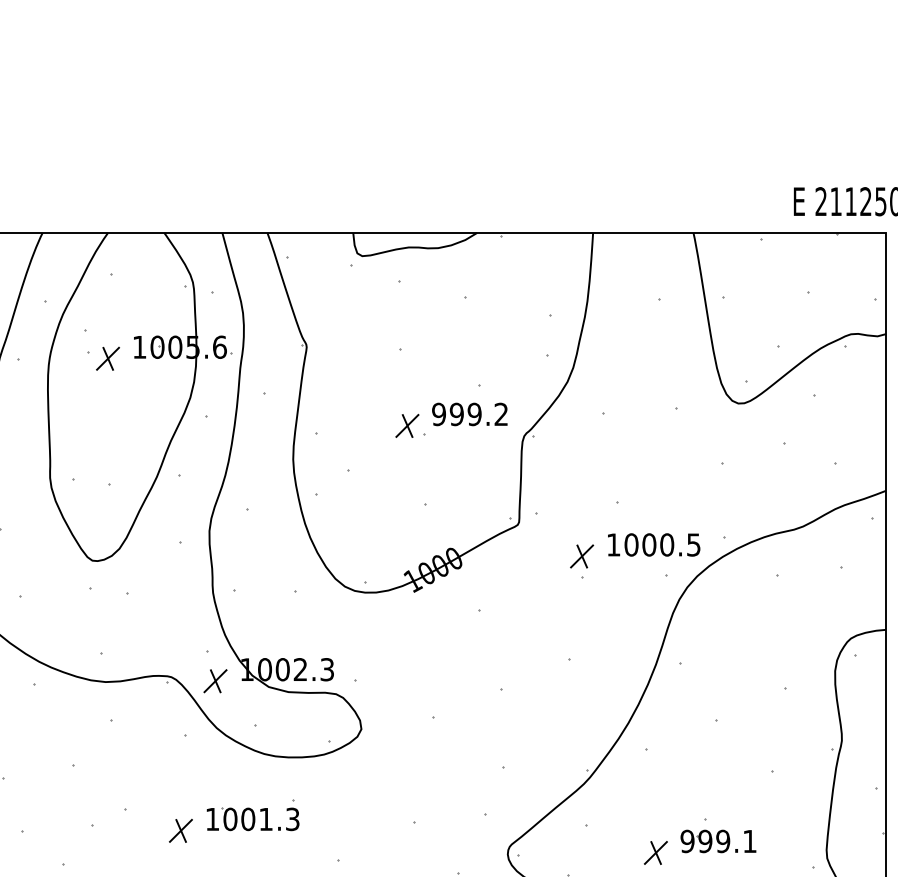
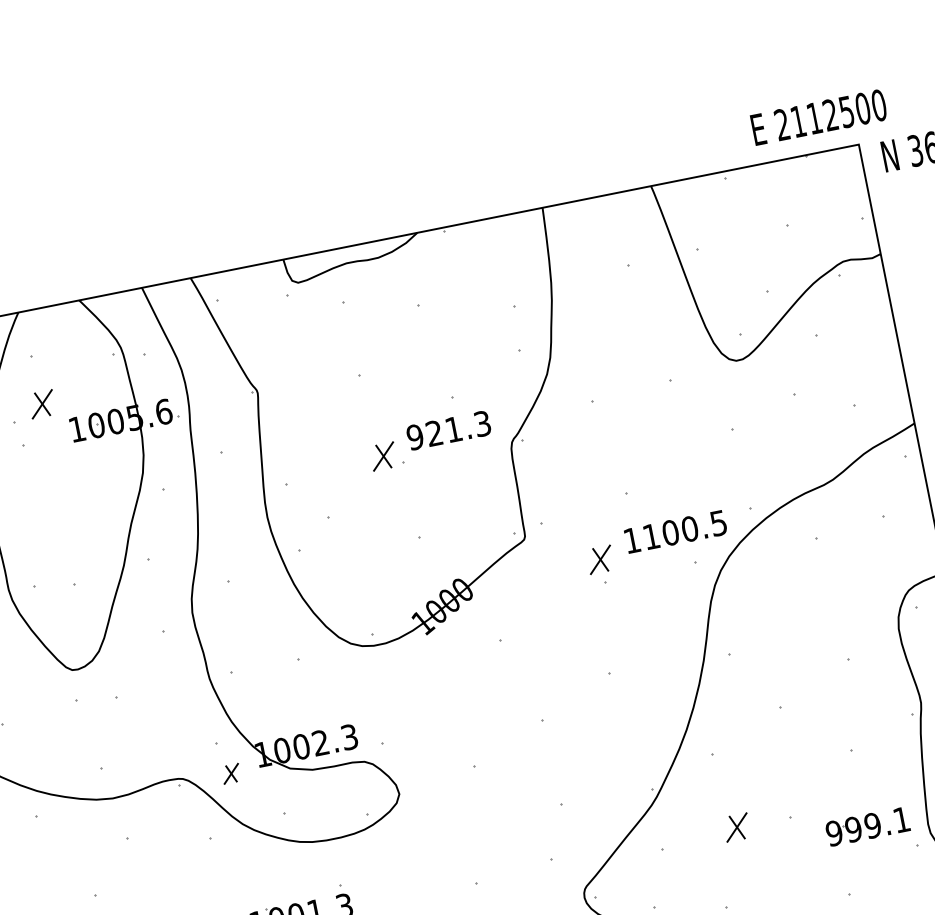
part: (107, 358) -> (41, 404), moved
text: (478, 414) -> (457, 428), 999.2 -> 921.3
text: (631, 544) -> (651, 536), 1000.5 -> 1100.5
part: (215, 681) -> (231, 774), size x0.7
part: (718, 841) -> (867, 826), moved
part: (655, 852) -> (736, 827), moved

